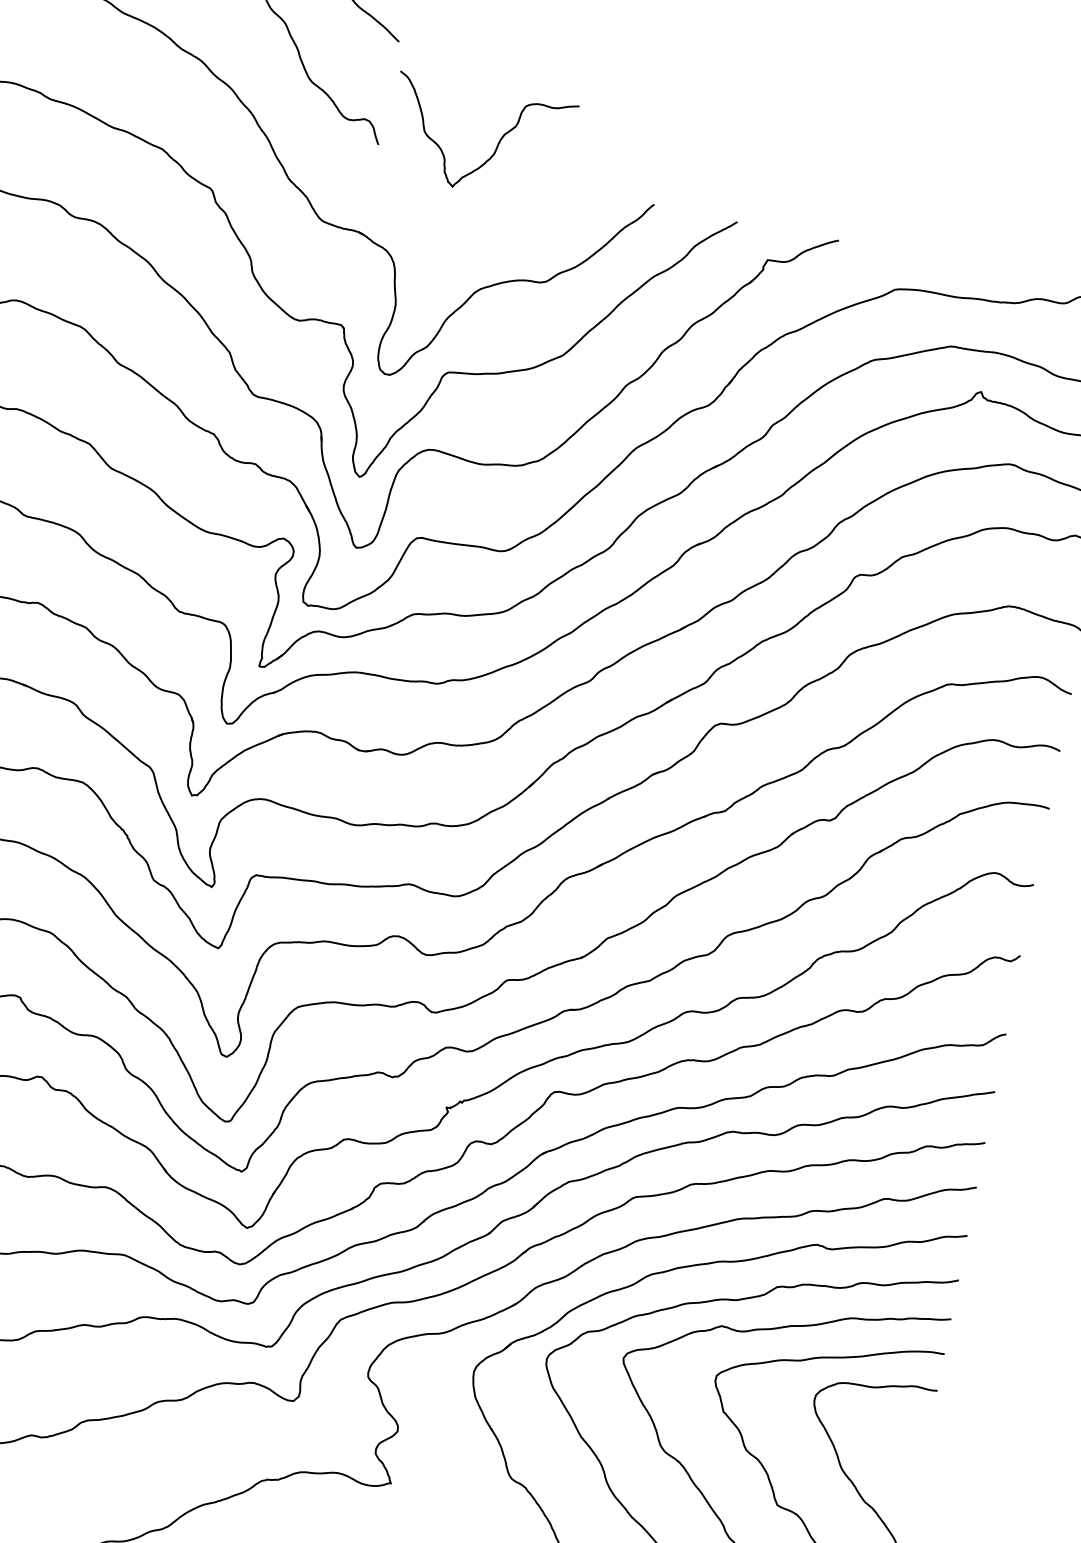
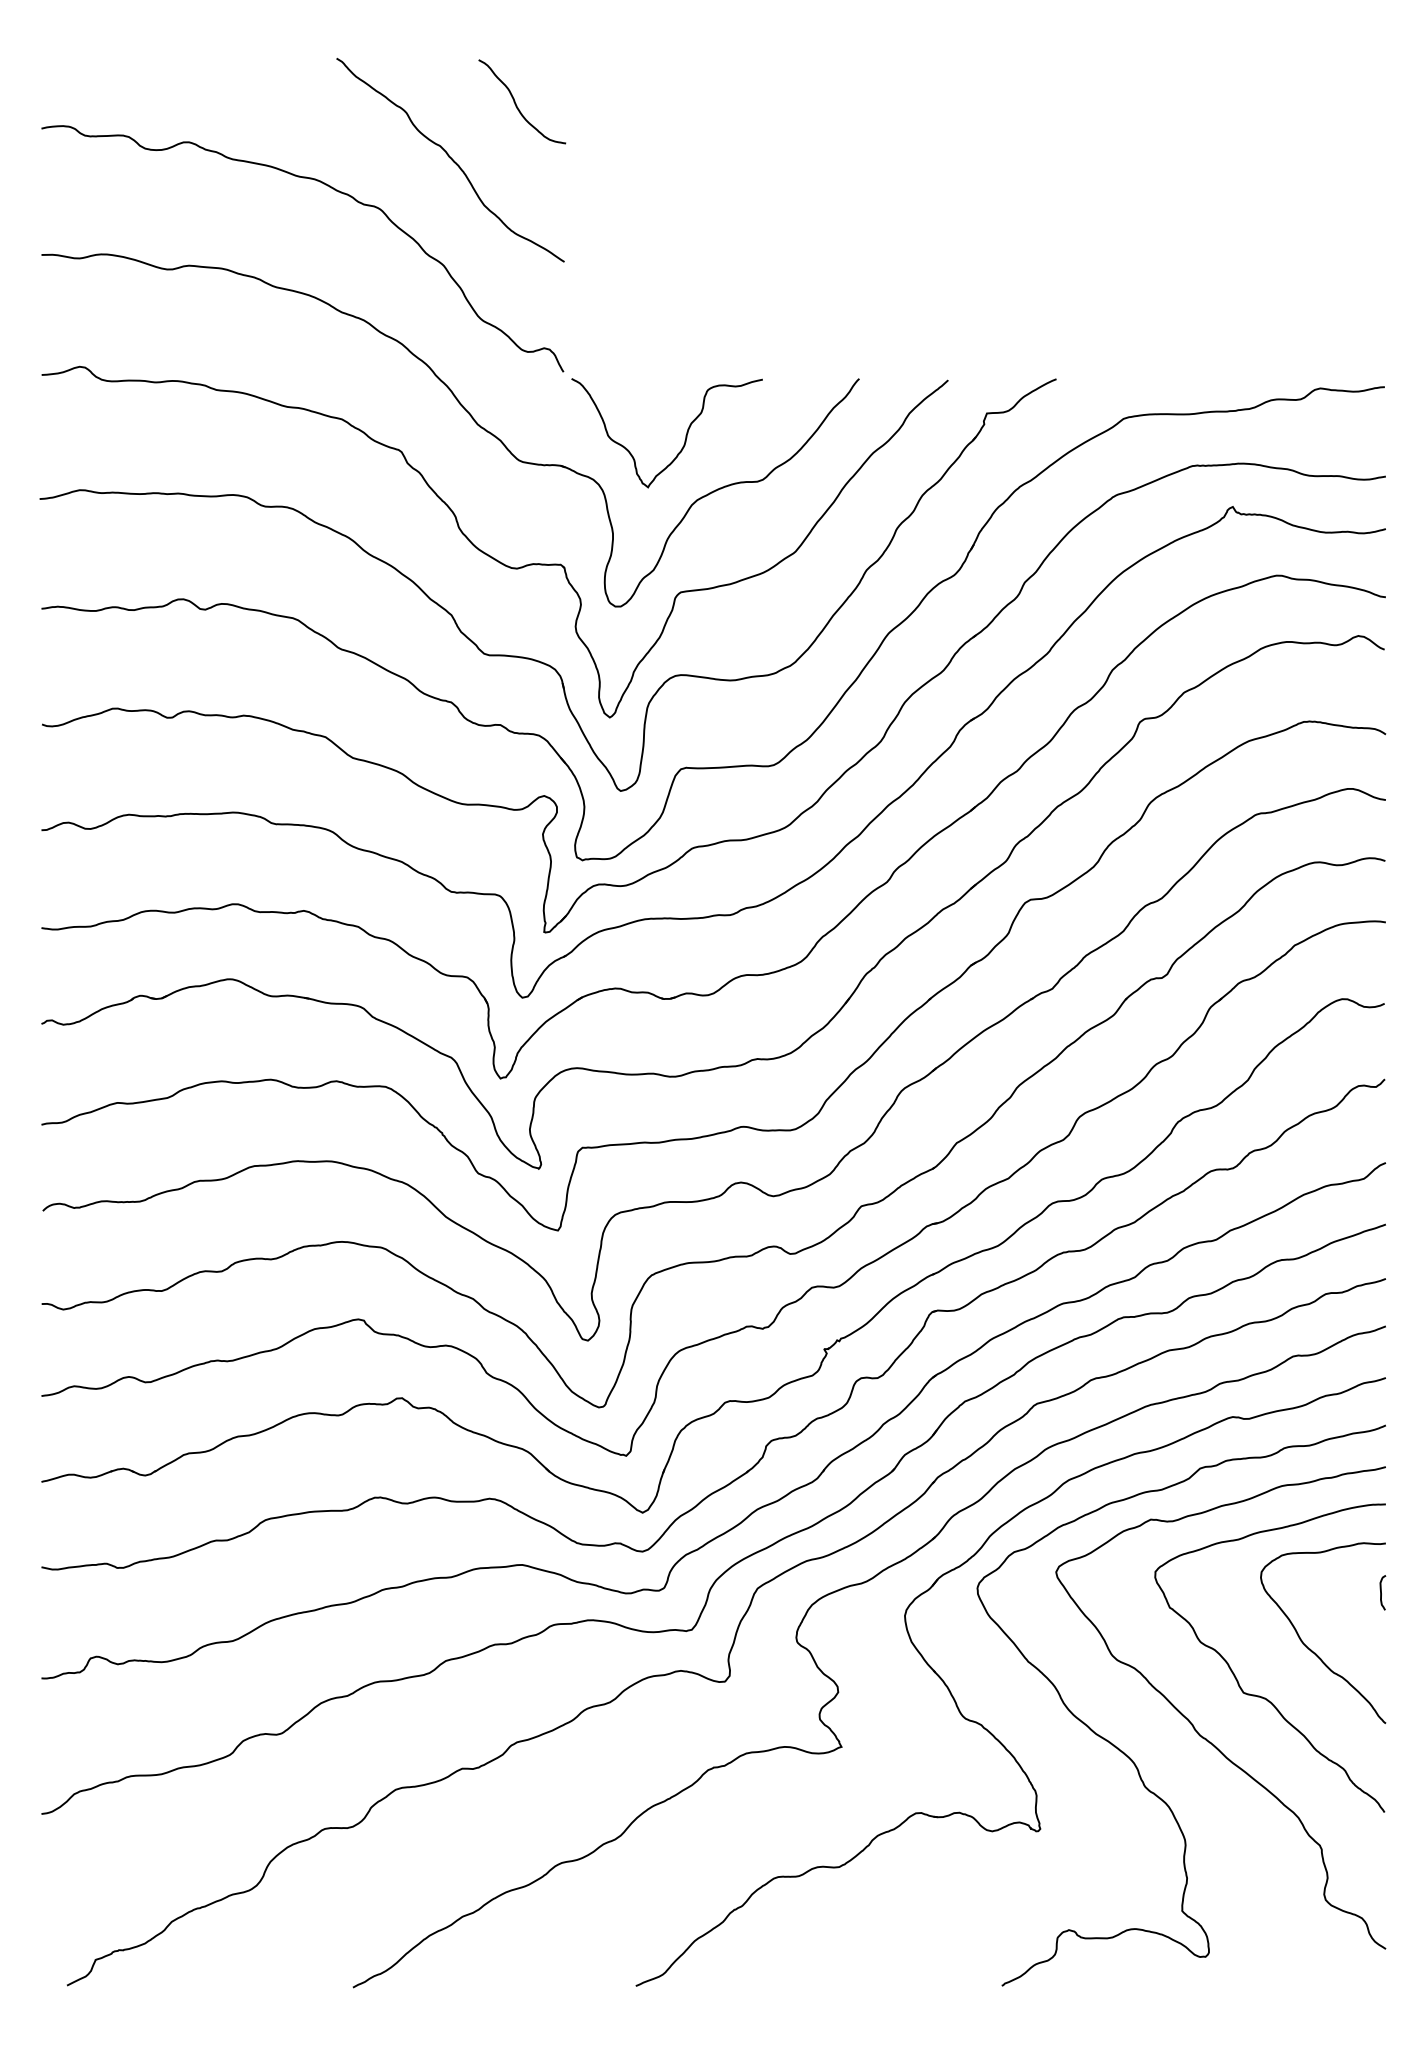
curve: (496, 144) -> (685, 435), moved
curve: (924, 1436) -> (1381, 1592), added

